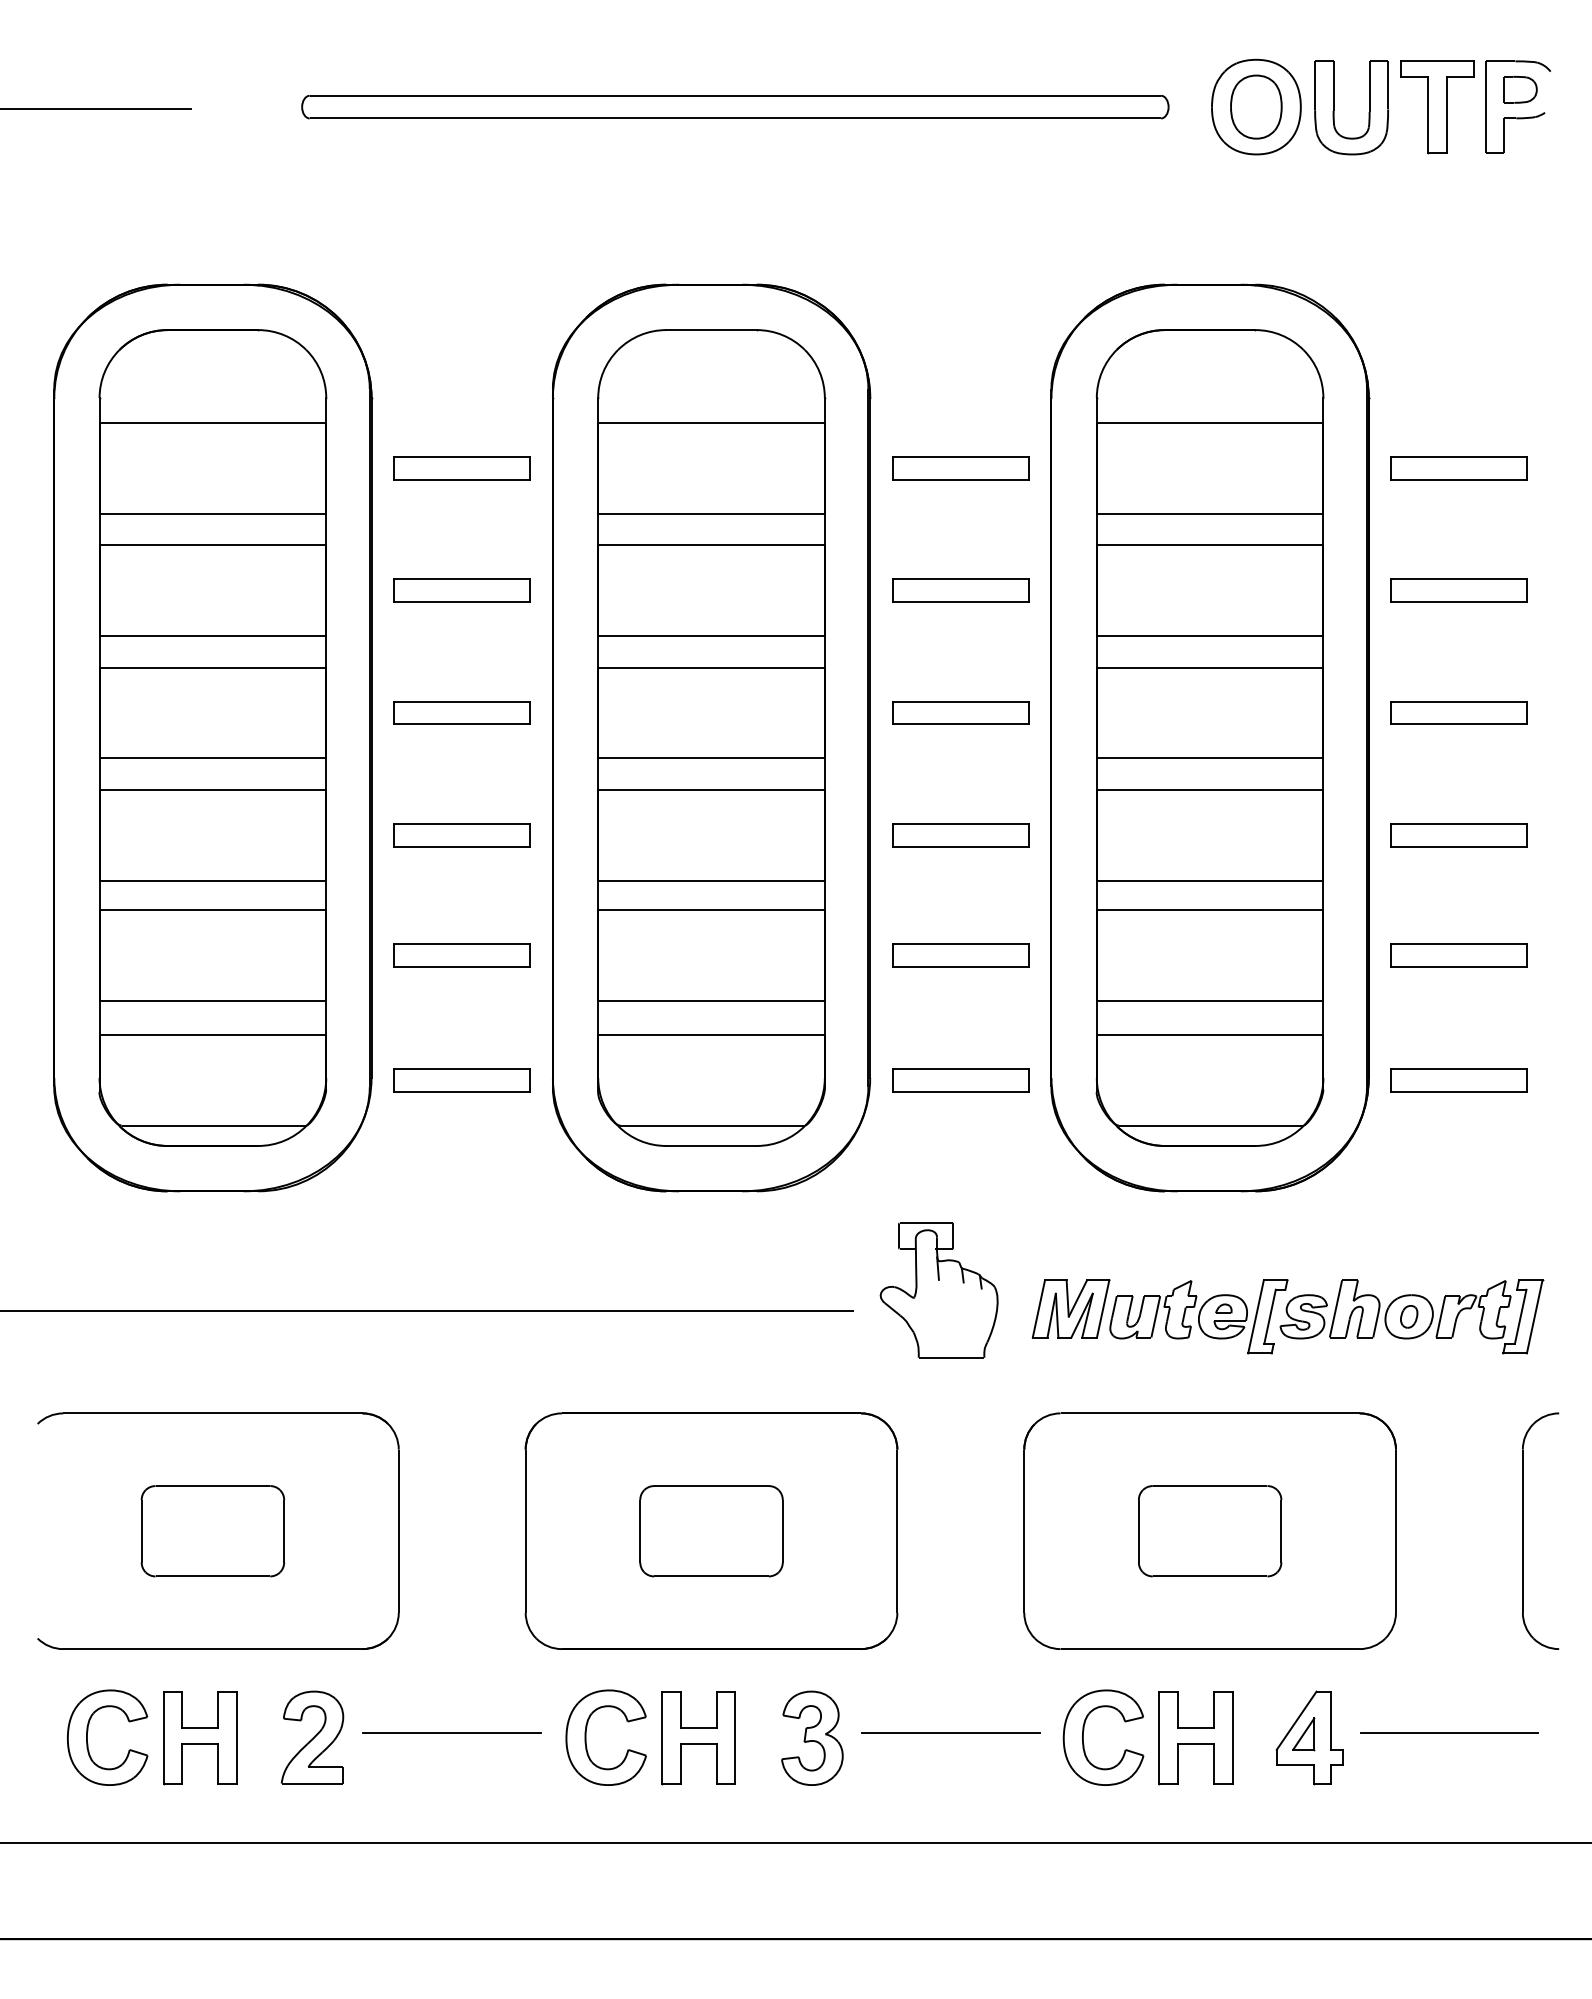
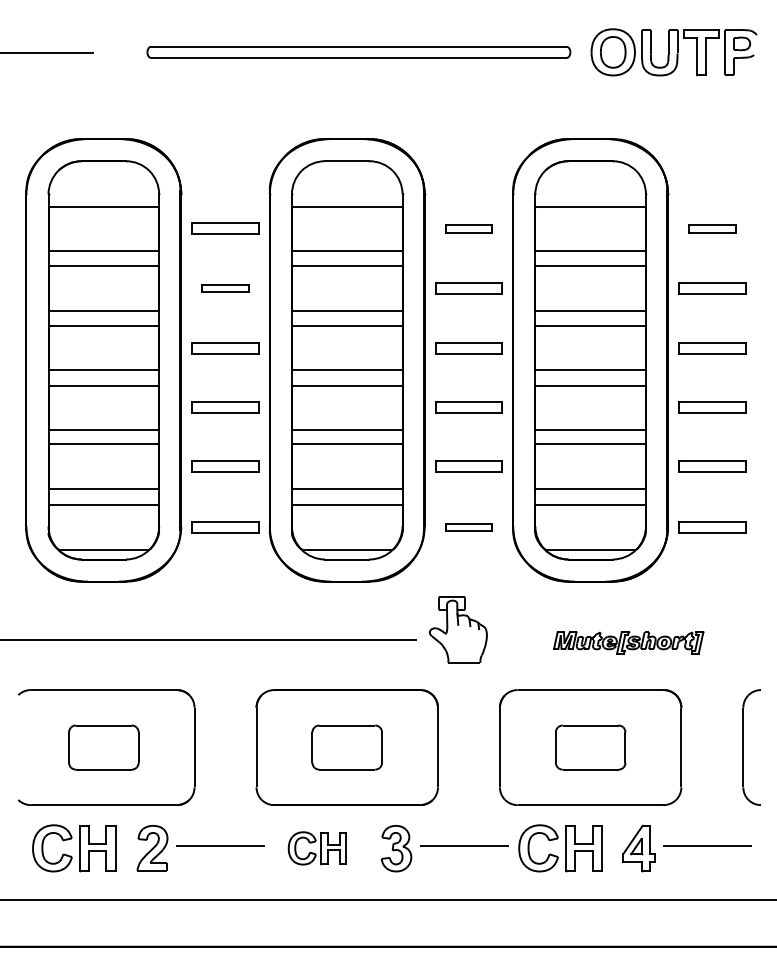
part: (959, 467) -> (468, 228), size x0.7
part: (1459, 467) -> (712, 228), size x0.7
part: (462, 590) -> (225, 288), size x0.7
part: (959, 1080) -> (468, 527), size x0.7
part: (1287, 1315) -> (628, 642), size x0.6
part: (650, 1737) -> (317, 848), size x0.7

